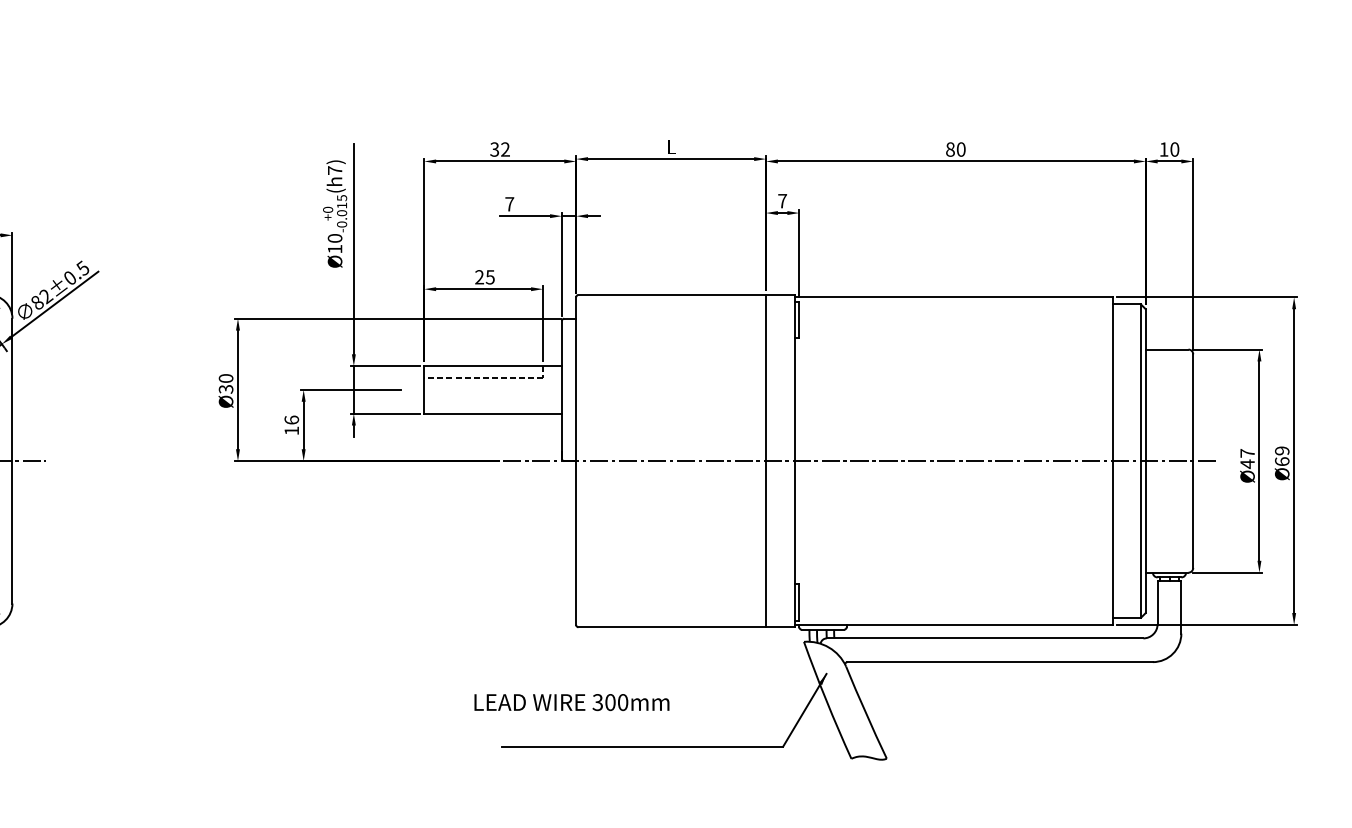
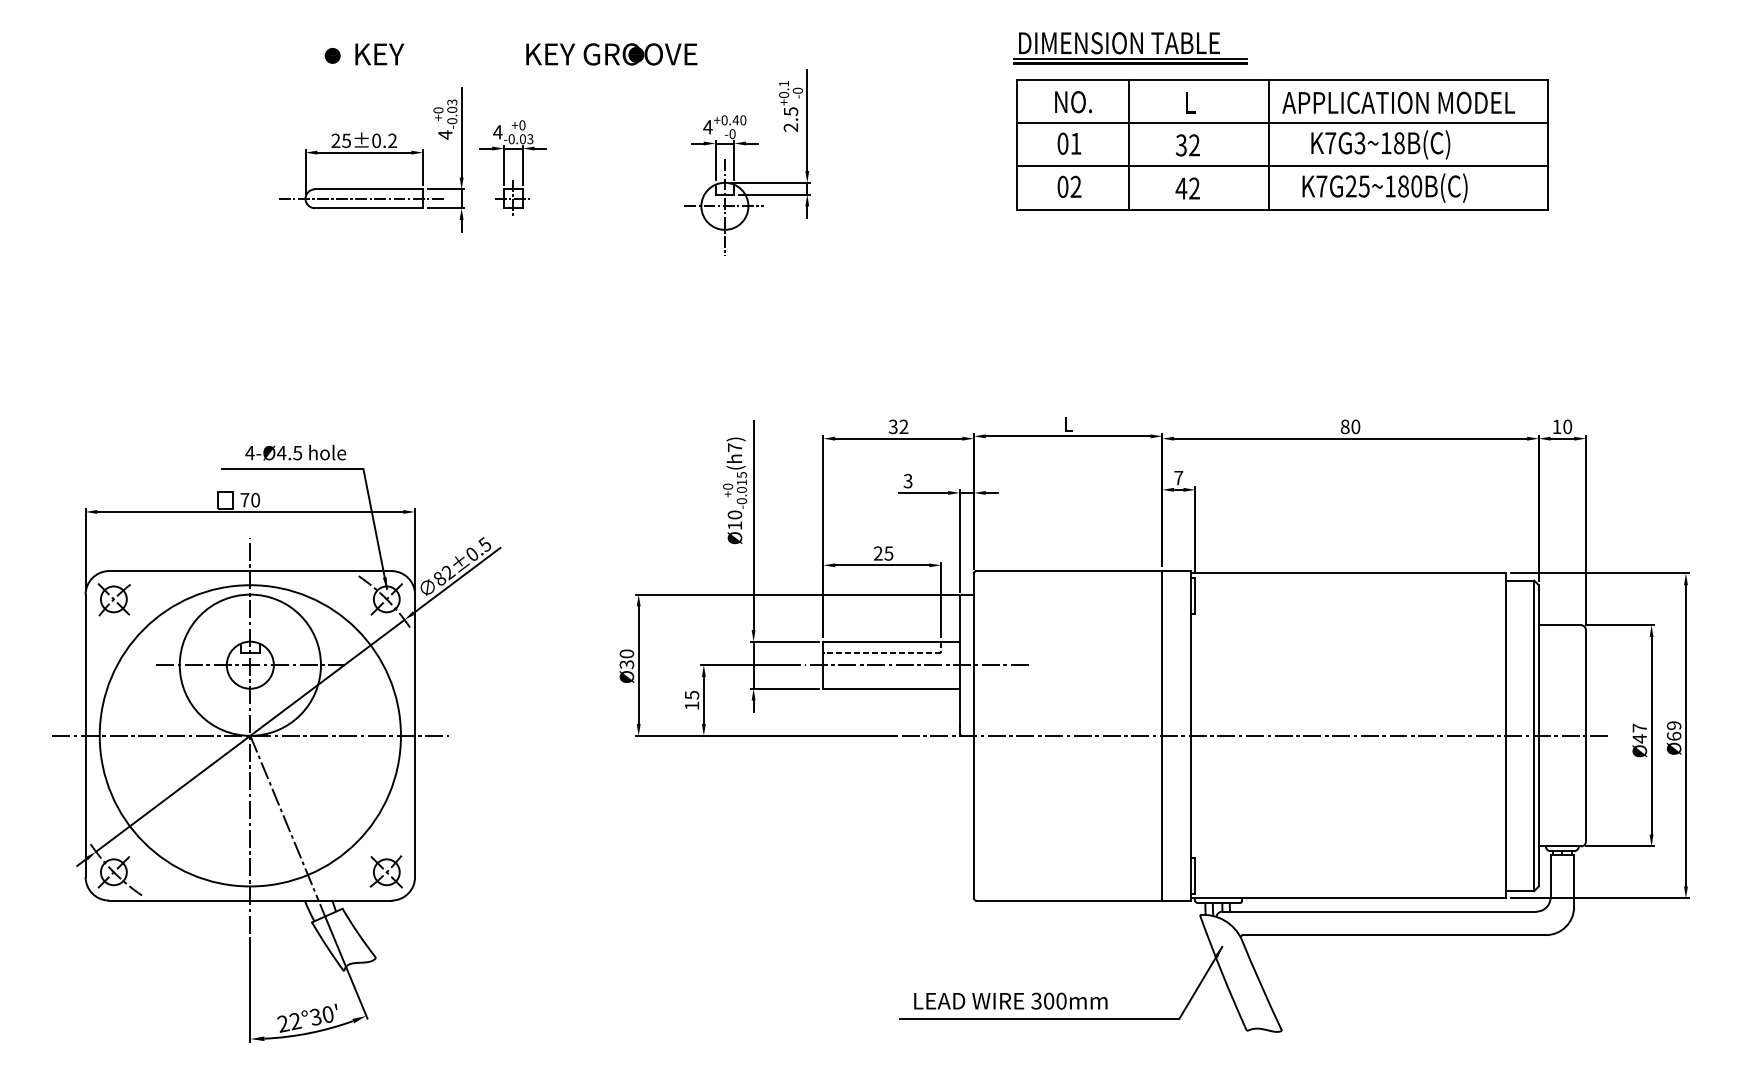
text: (509, 204) -> (907, 481), 7 -> 3
line: (518, 390) -> (916, 665), added
text: (291, 419) -> (691, 694), 16 -> 15
text: (571, 701) -> (1010, 1000), moved

